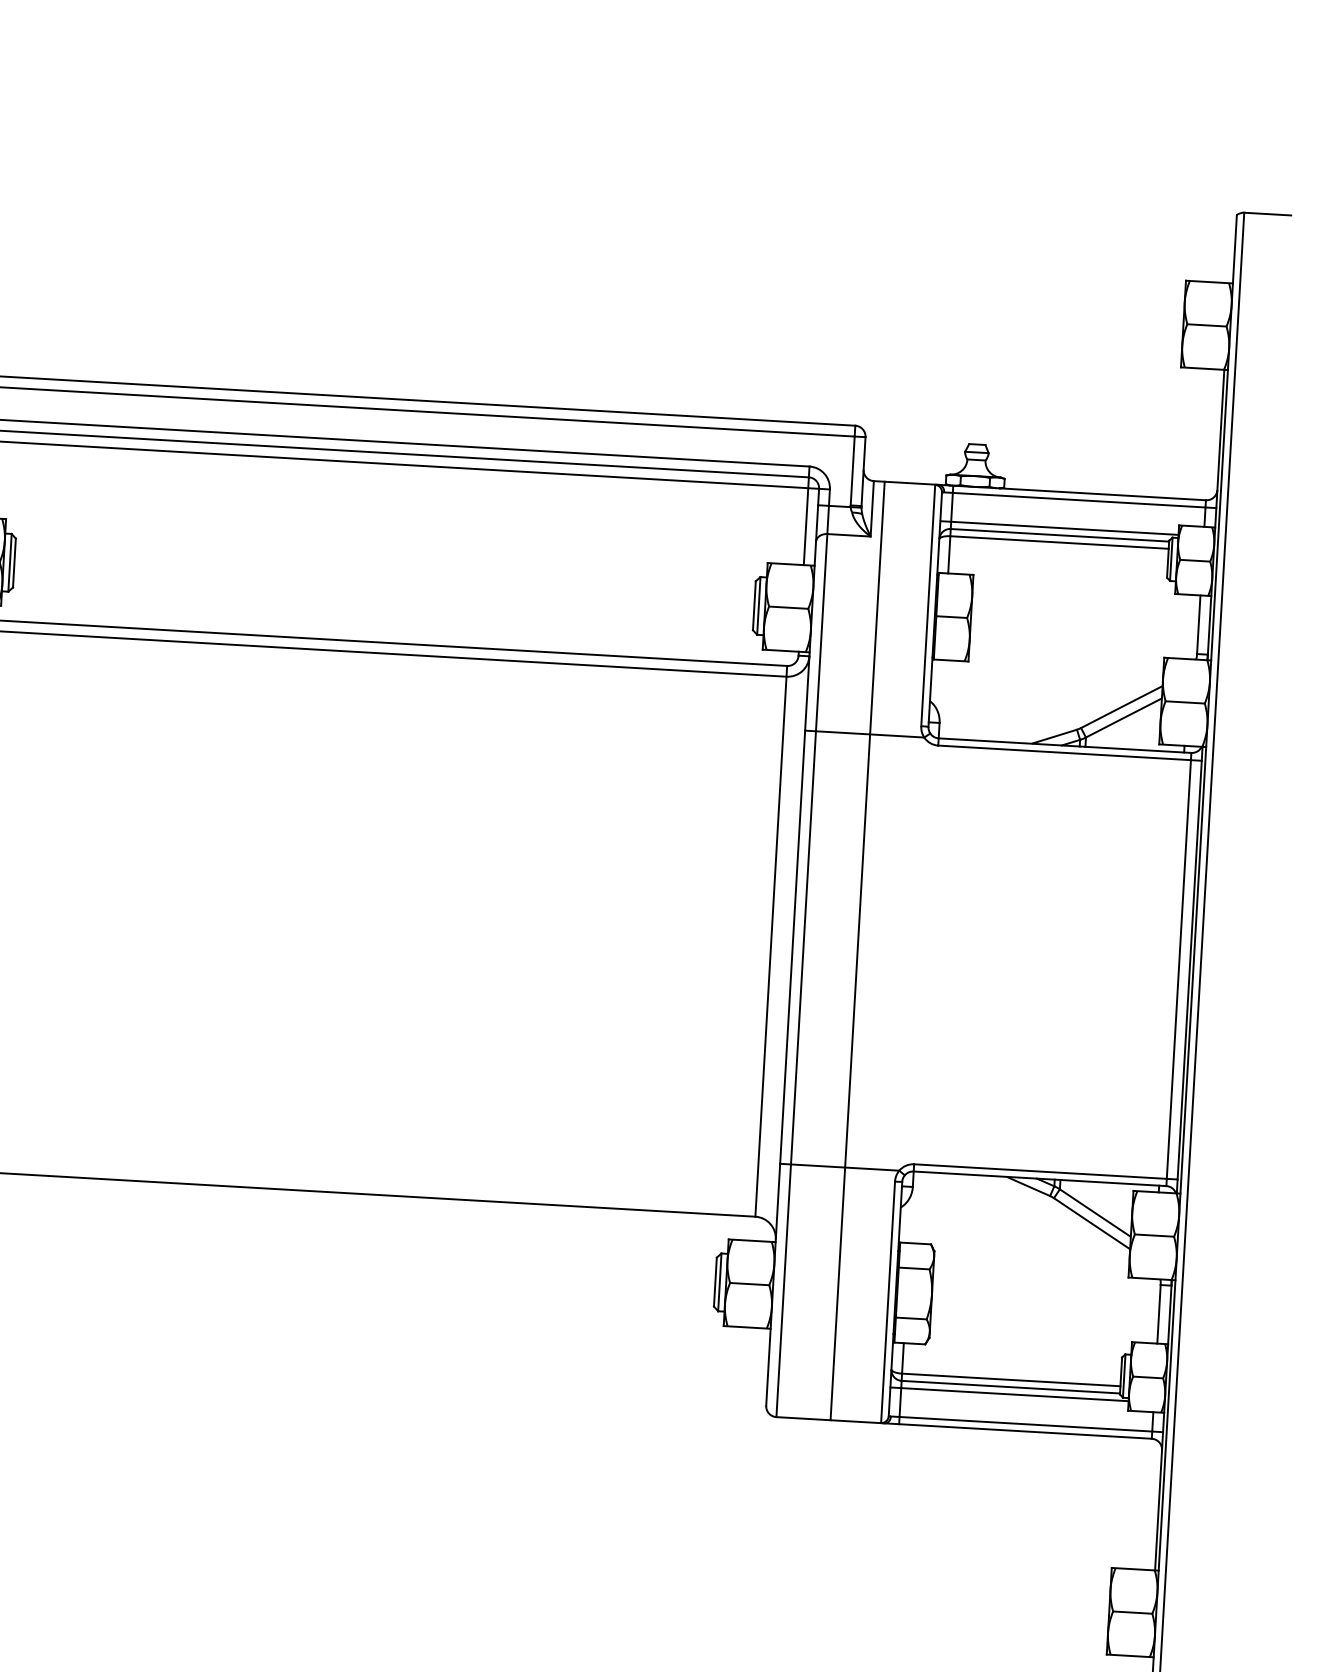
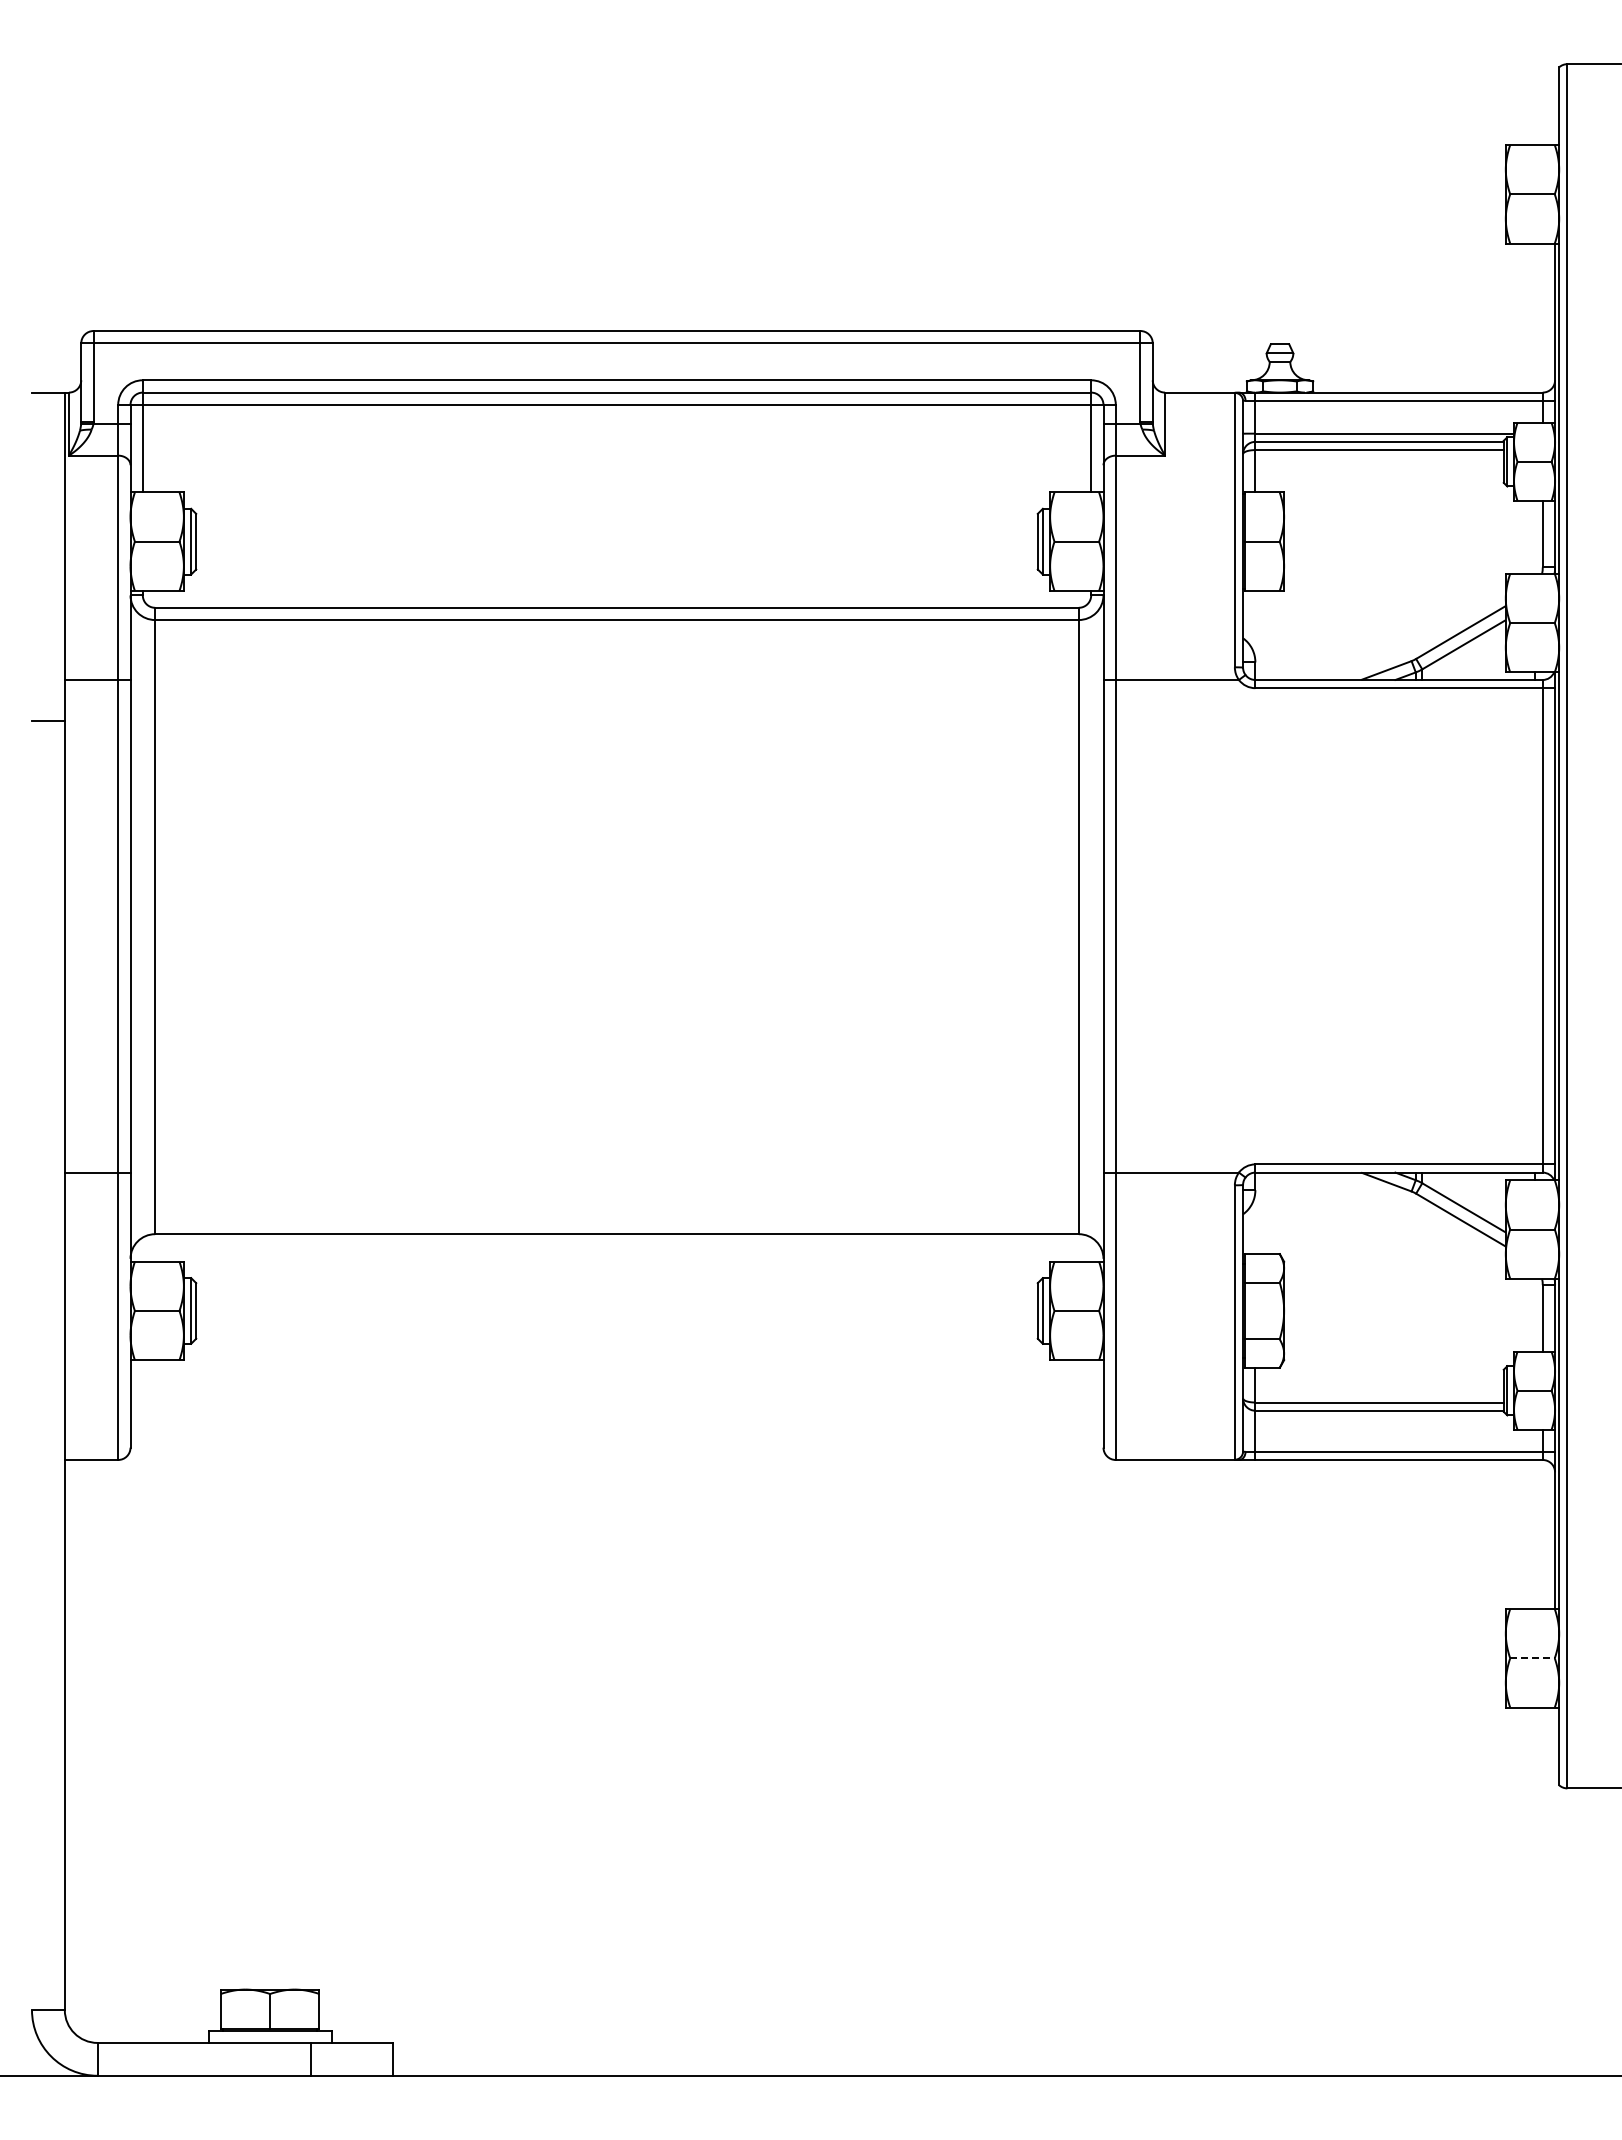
line: (857, 950) -> (1177, 925), removed
line: (1009, 1393) -> (1378, 1418), removed
line: (1132, 1612) -> (1532, 1658), solid -> dashed

